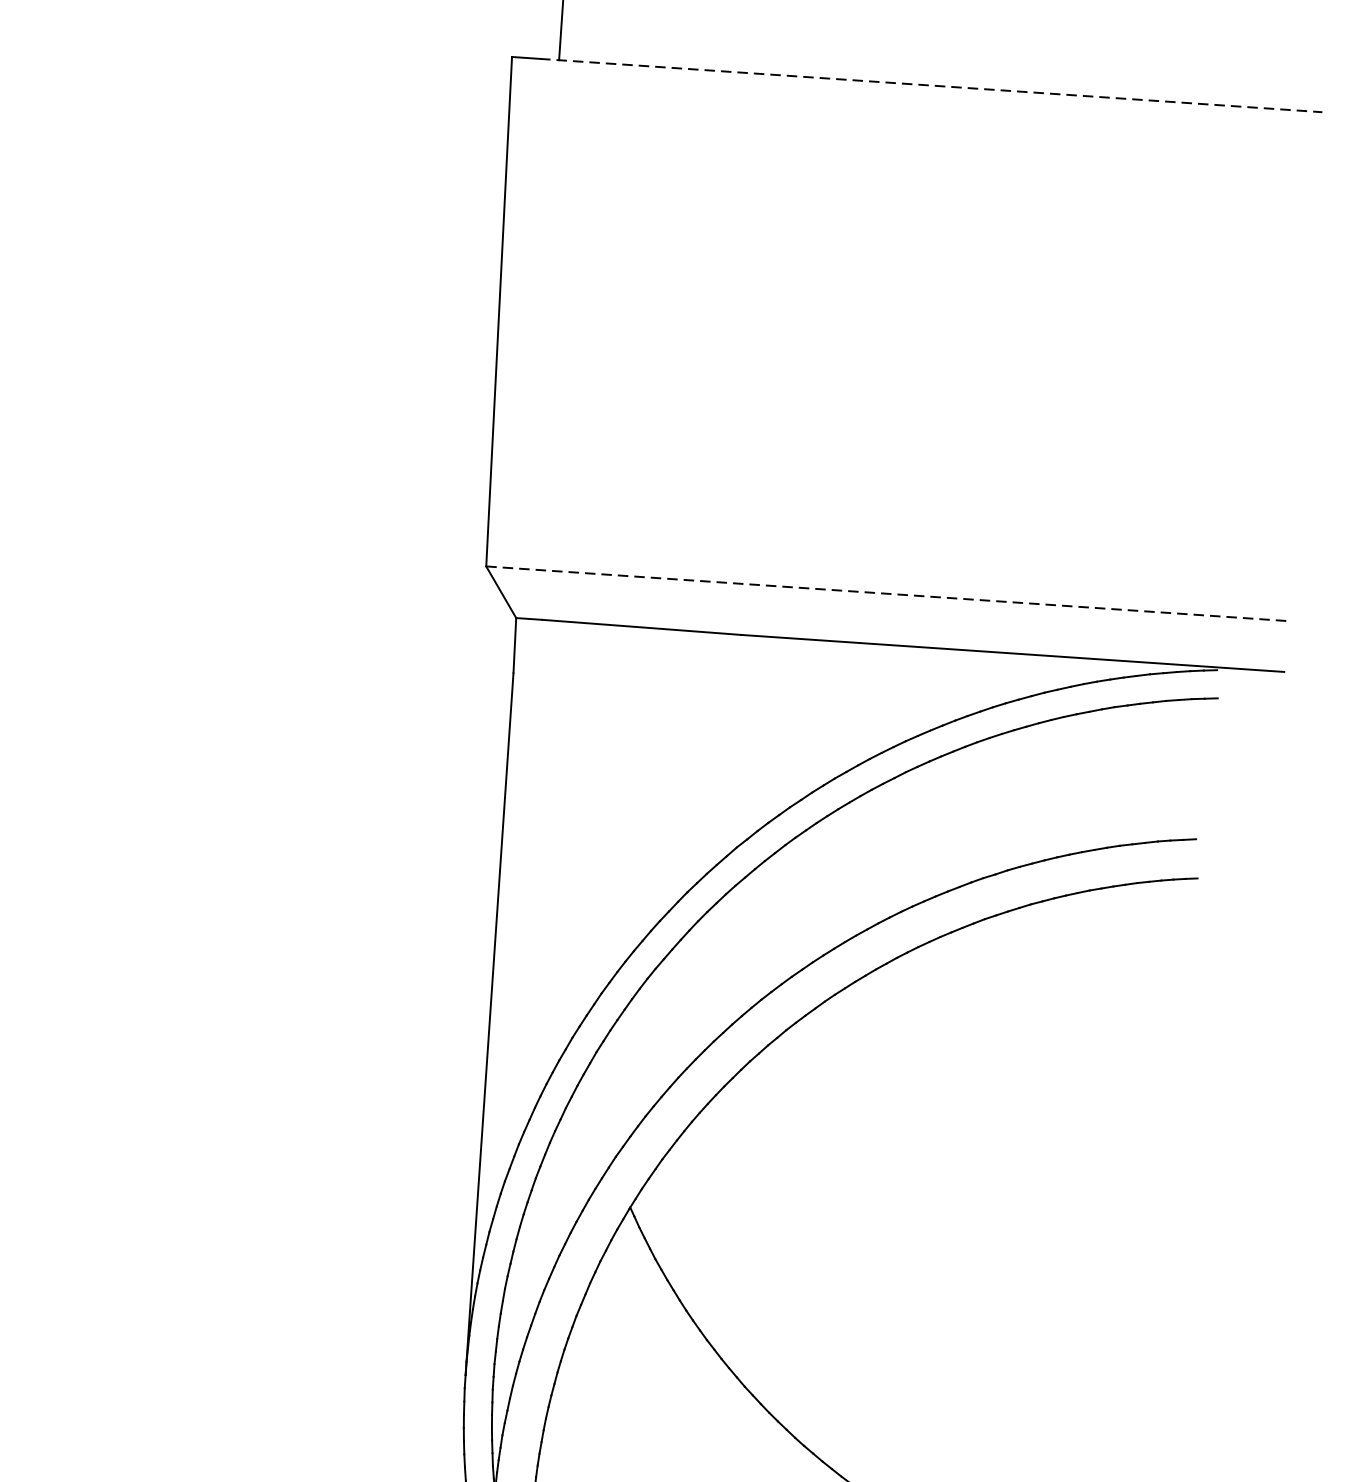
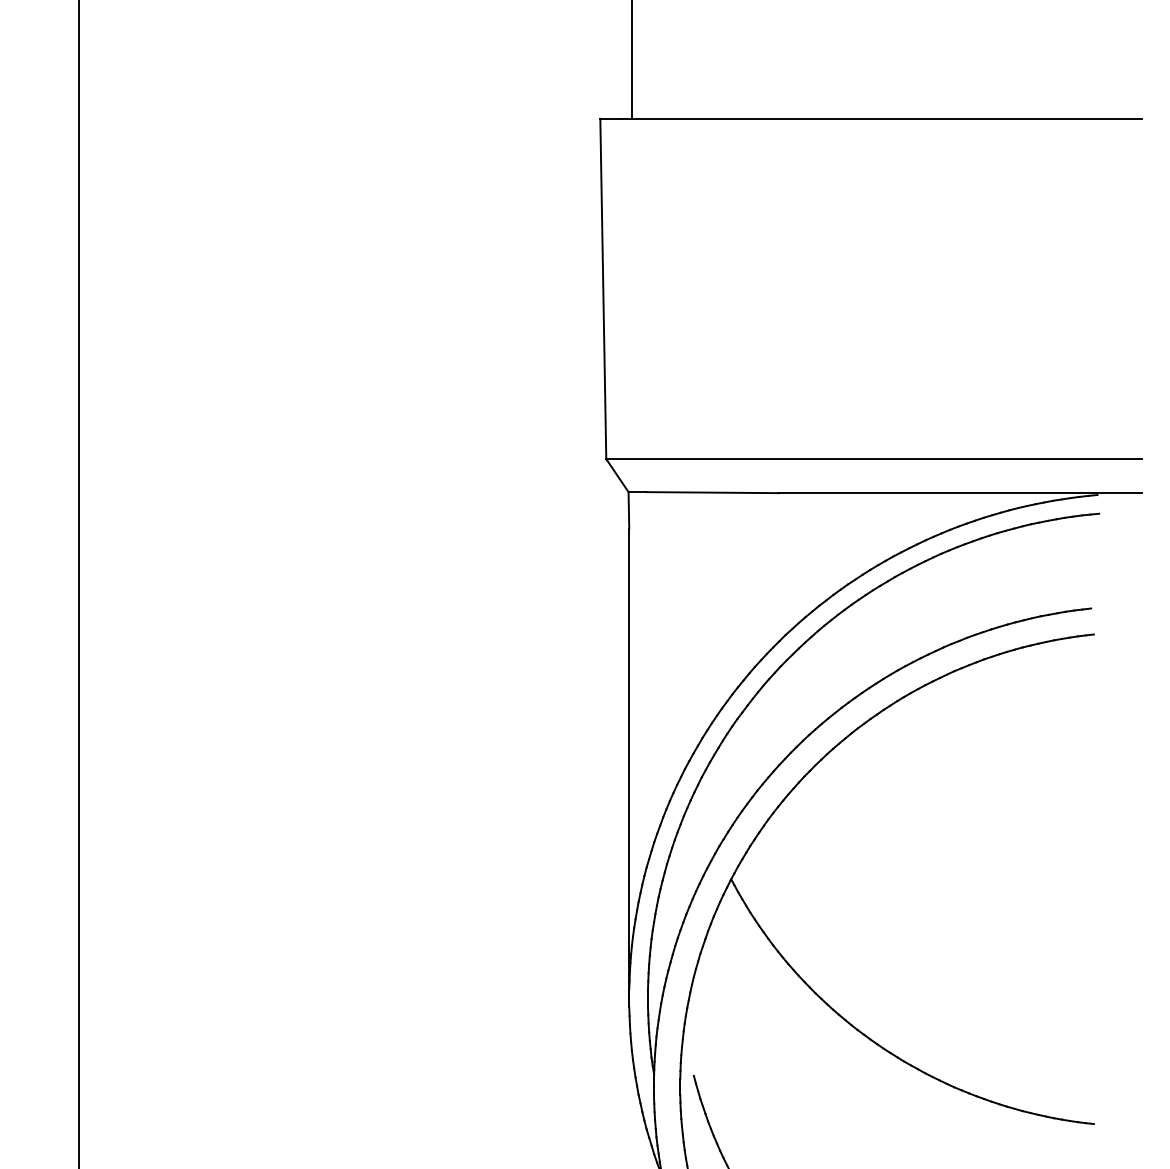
line: (931, 85) -> (880, 118), dashed -> solid
line: (887, 594) -> (874, 459), dashed -> solid

